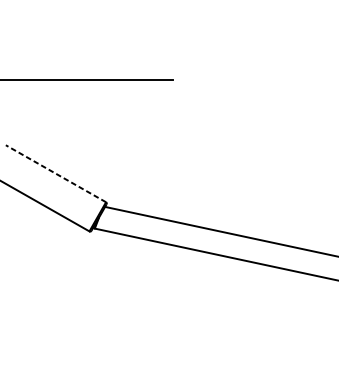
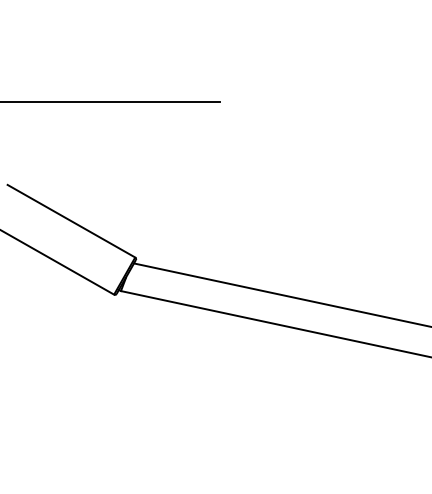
line: (56, 173) -> (71, 220), dashed -> solid

